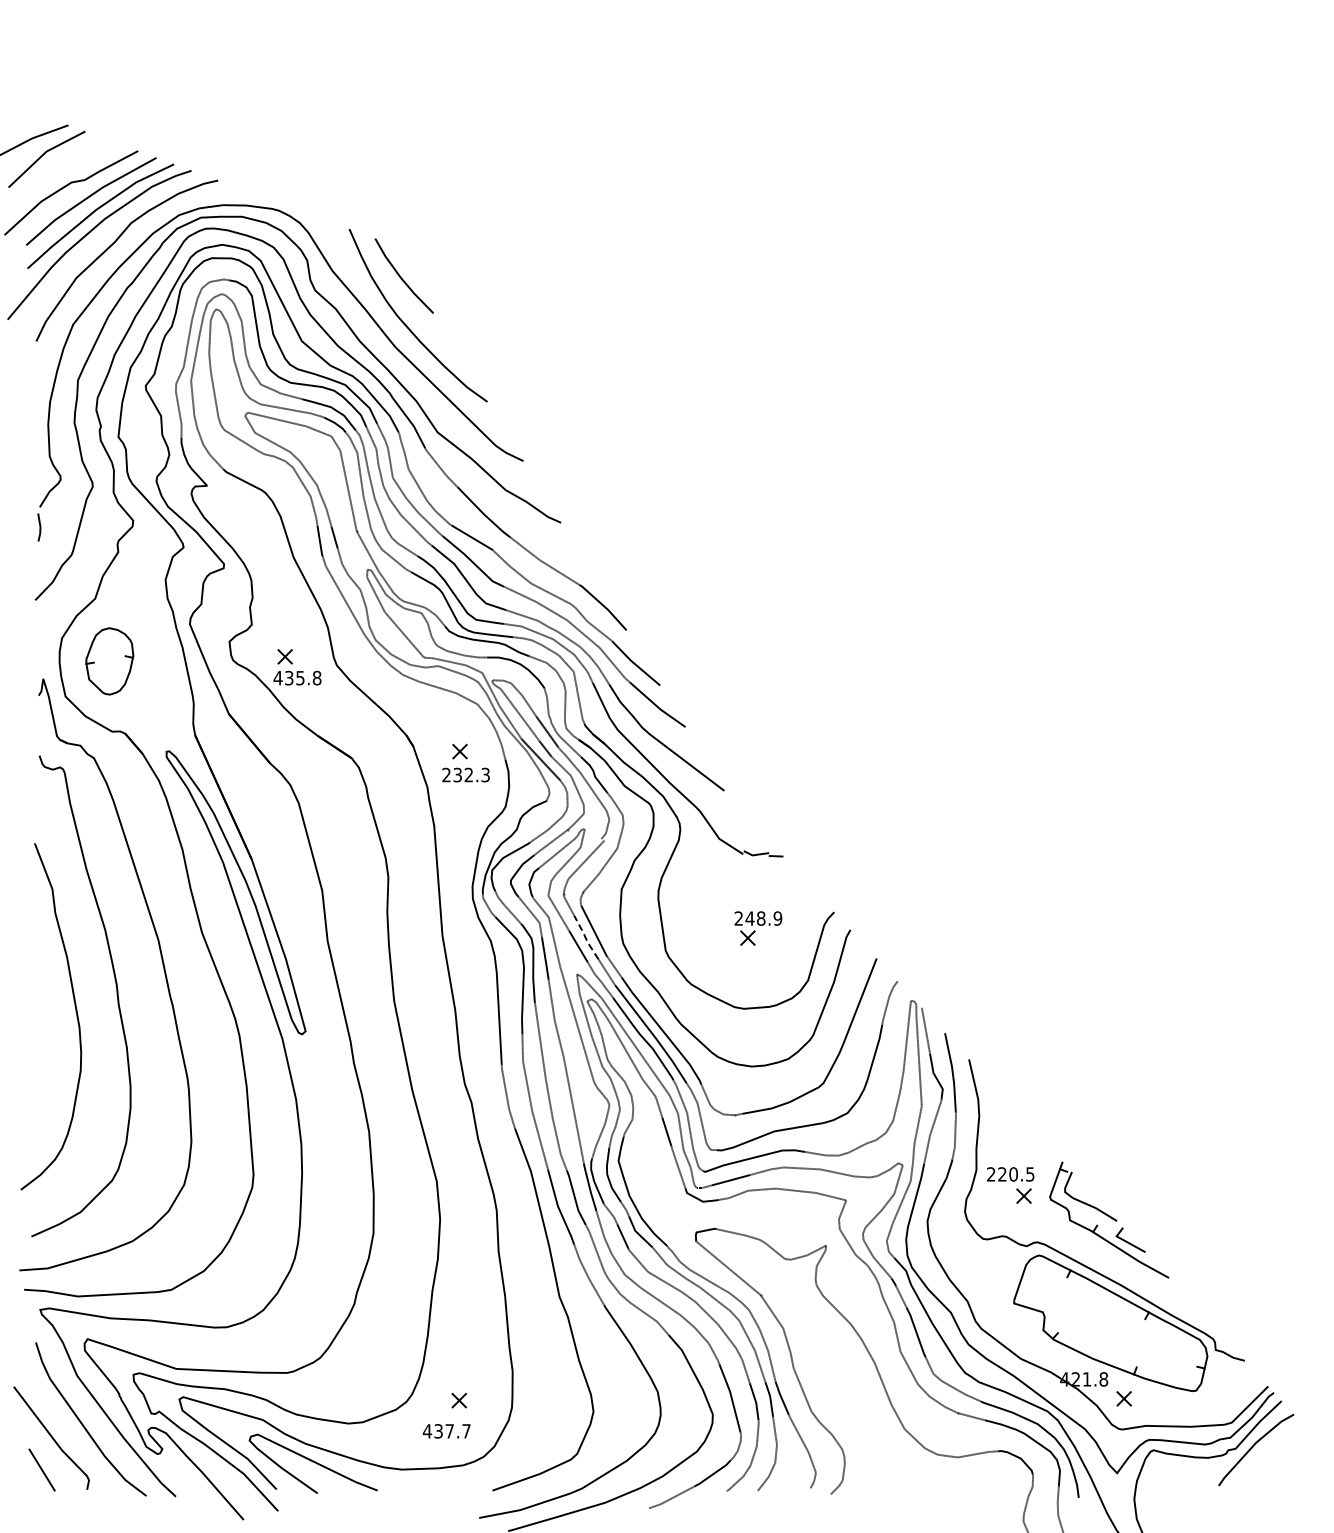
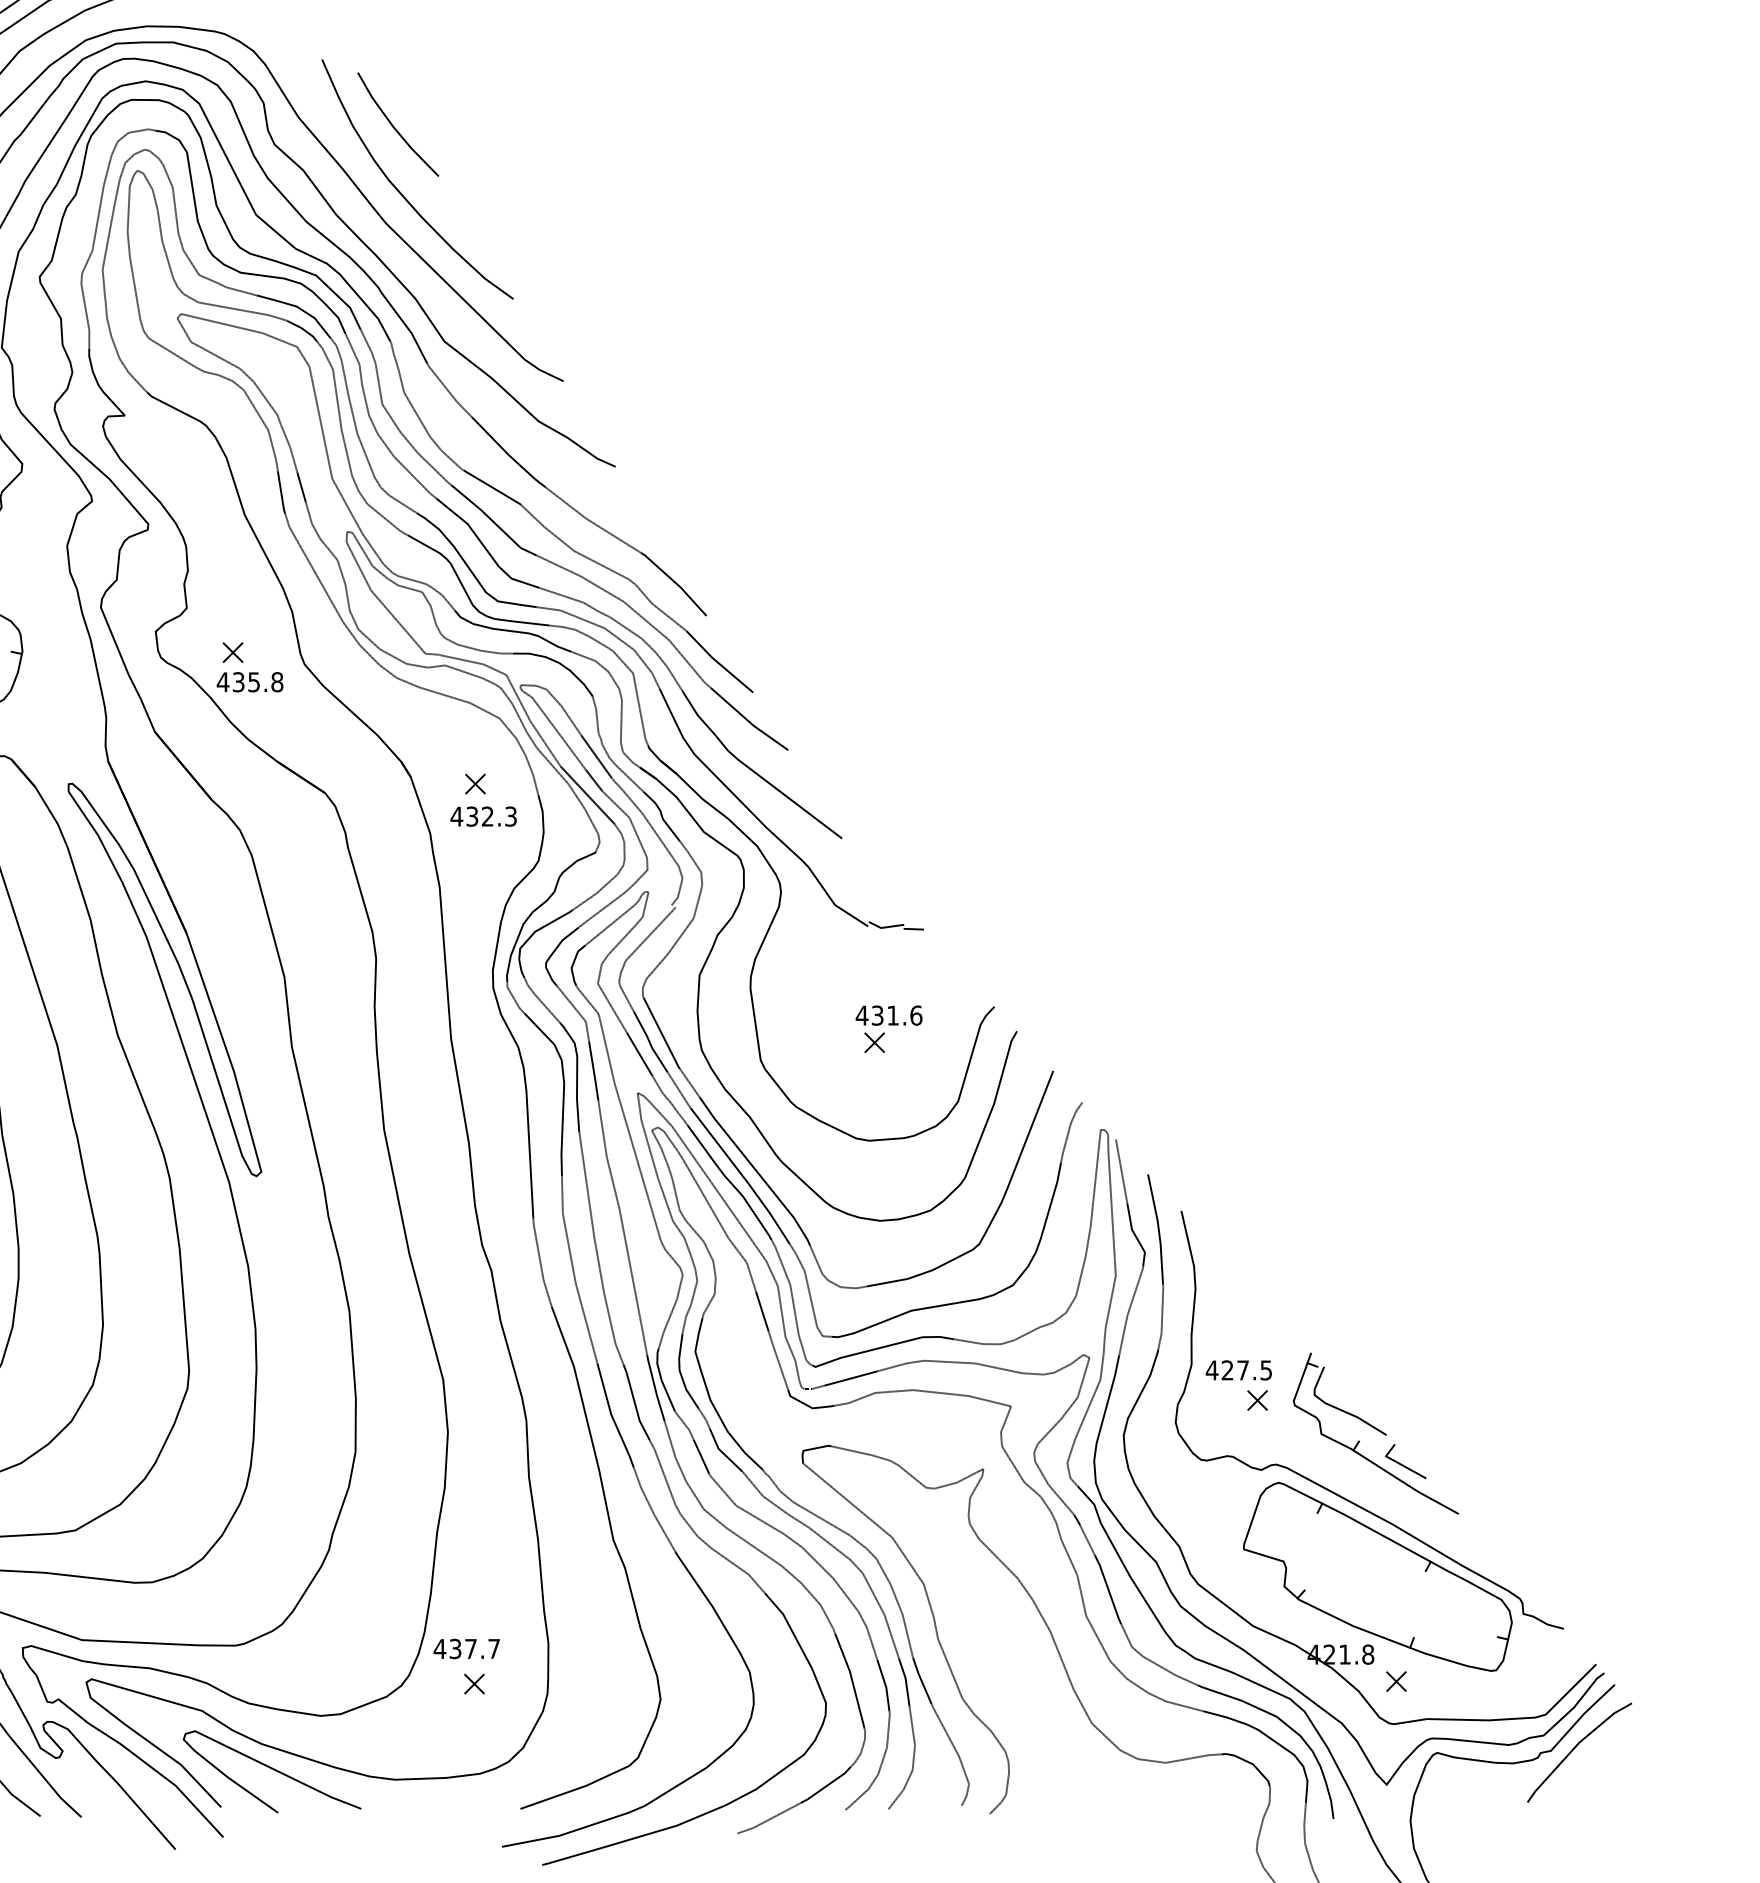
text: (446, 774) -> (456, 815), 232.3 -> 432.3
text: (758, 918) -> (889, 1015), 248.9 -> 431.6
line: (585, 937) -> (649, 1041), dashed -> solid
text: (1001, 1174) -> (1226, 1370), 220.5 -> 427.5
text: (446, 1431) -> (466, 1649), moved

